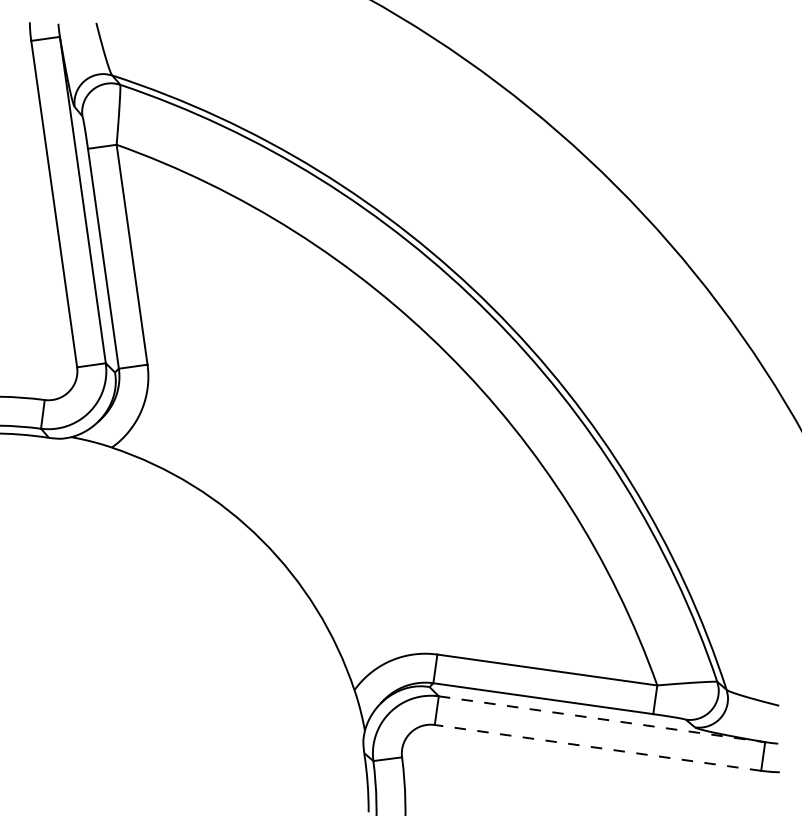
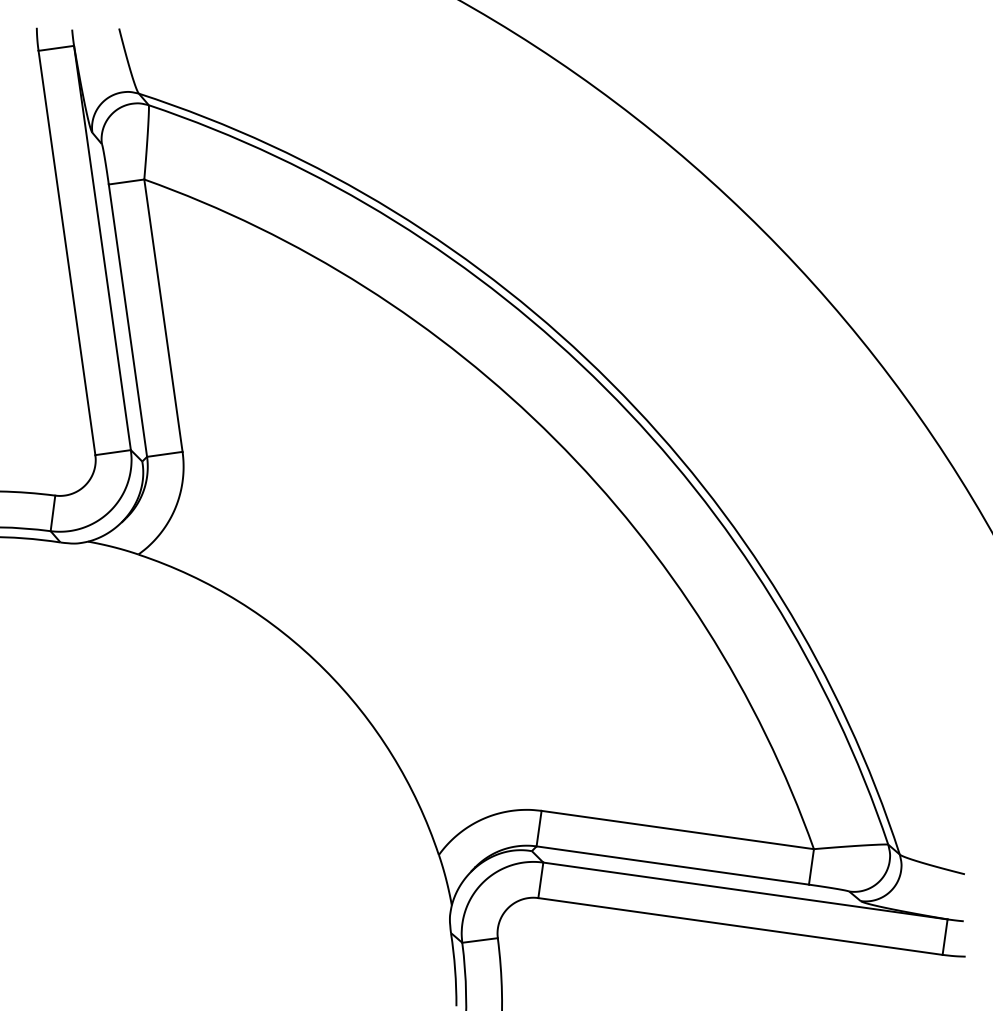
line: (602, 719) -> (745, 891), dashed -> solid
line: (597, 747) -> (739, 926), dashed -> solid

